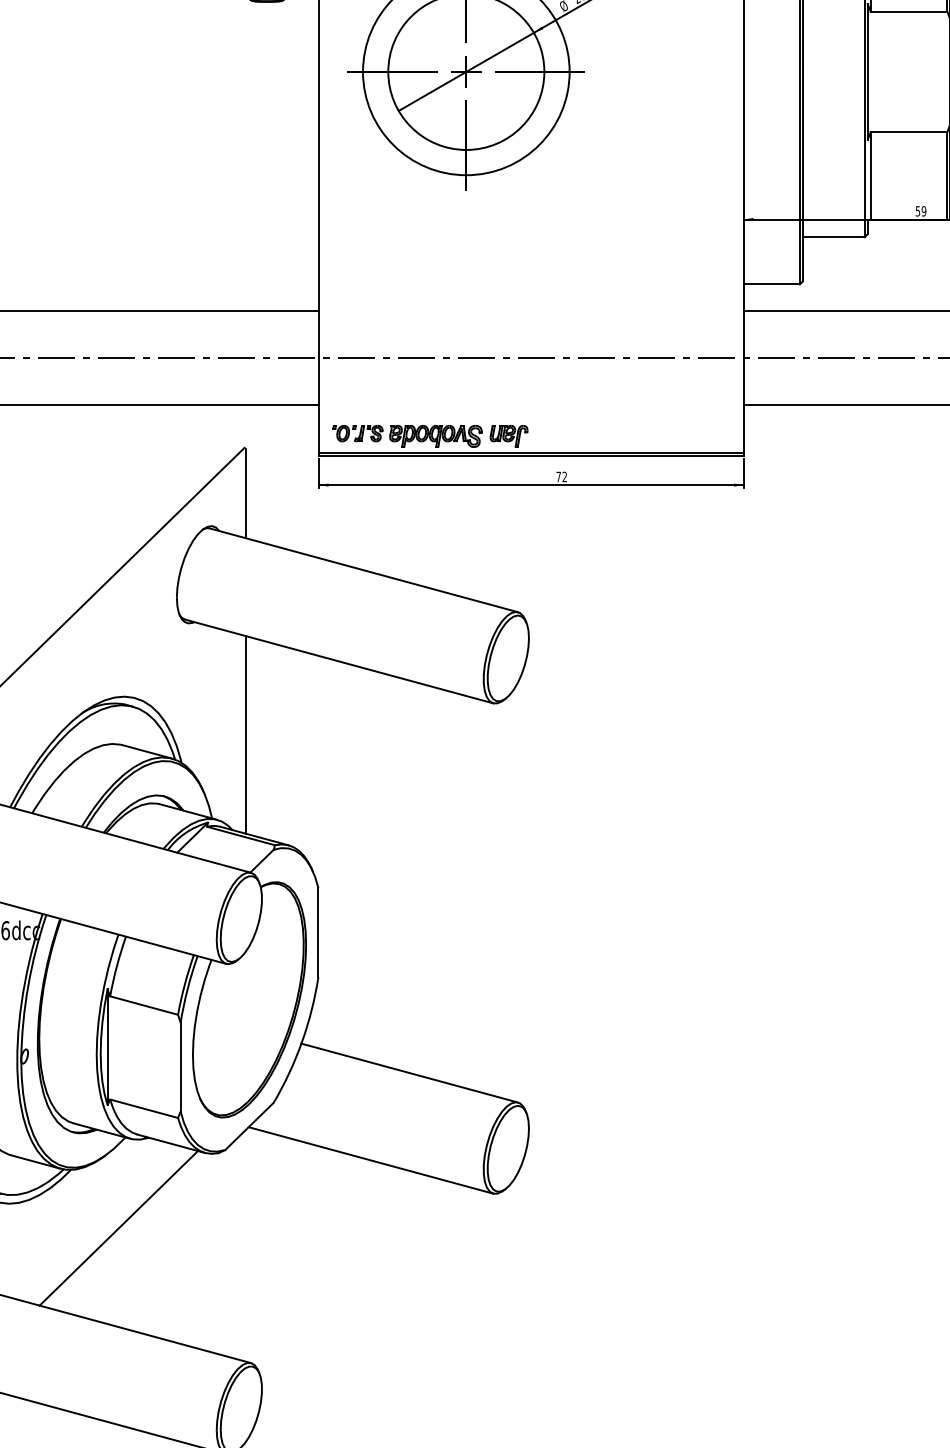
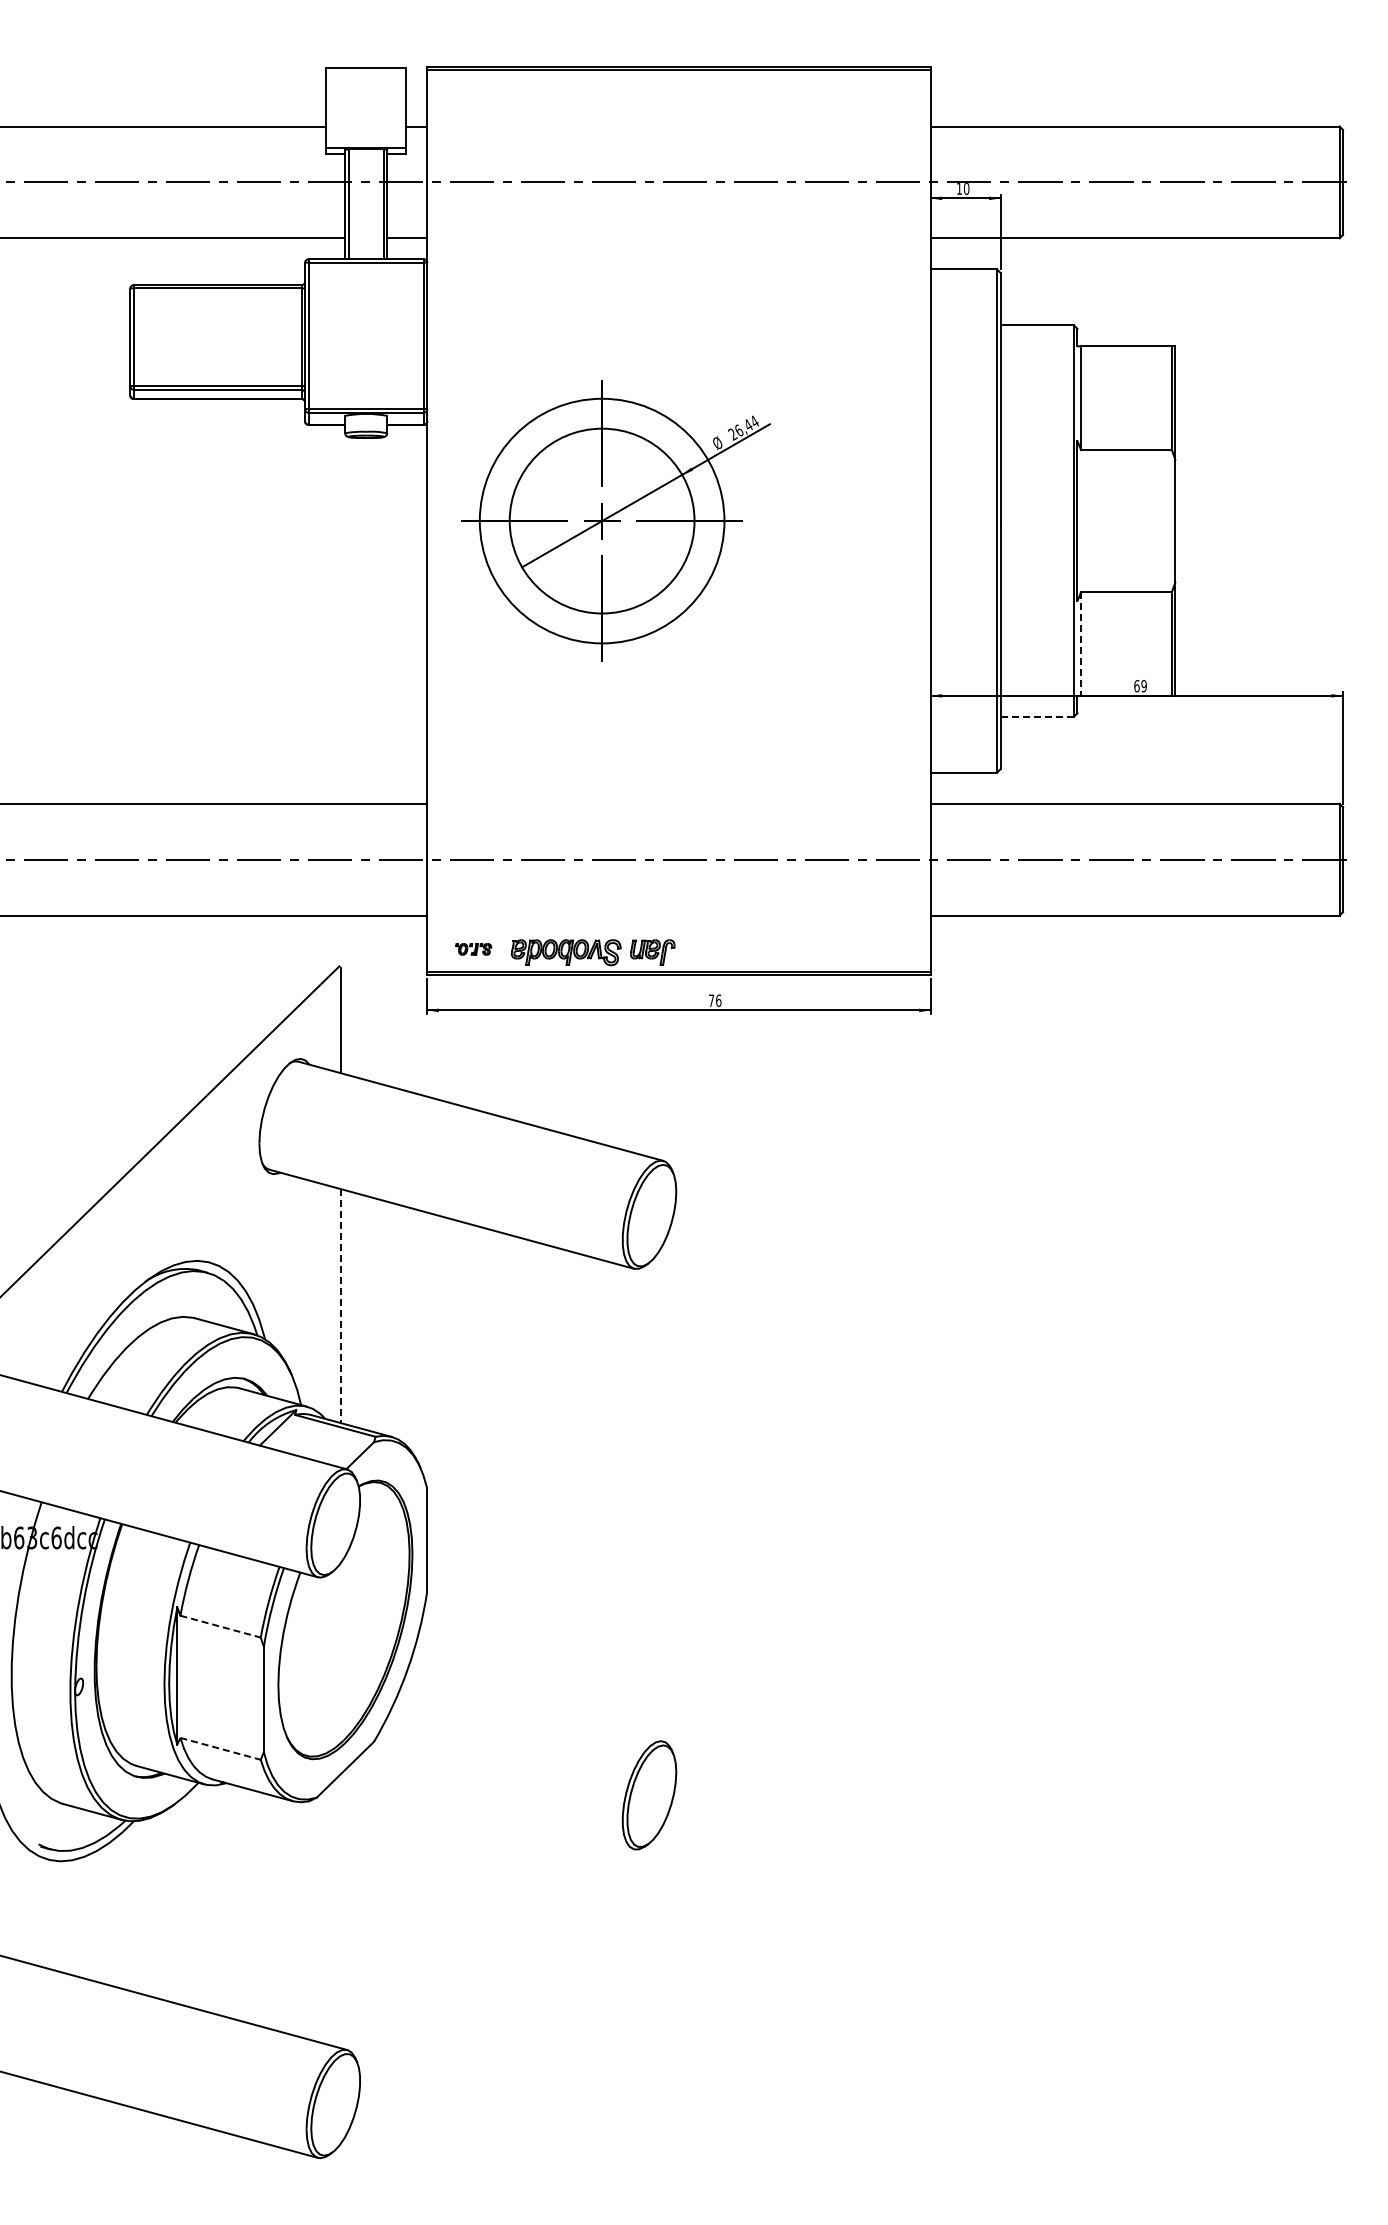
line: (870, 176) -> (1080, 644), solid -> dashed
text: (917, 210) -> (1136, 685), 59 -> 69
line: (833, 236) -> (1037, 716), solid -> dashed
part: (357, 433) -> (473, 949), size x0.6
text: (564, 476) -> (718, 1000), 72 -> 76
line: (246, 735) -> (341, 1306), solid -> dashed
line: (144, 1005) -> (220, 1626), solid -> dashed
line: (409, 1072) -> (534, 1706), removed
line: (144, 1108) -> (220, 1748), solid -> dashed
line: (371, 1159) -> (489, 1809), removed
line: (118, 1227) -> (190, 1889), removed

